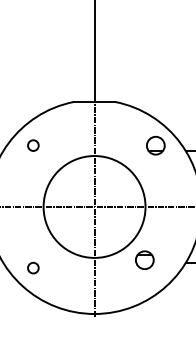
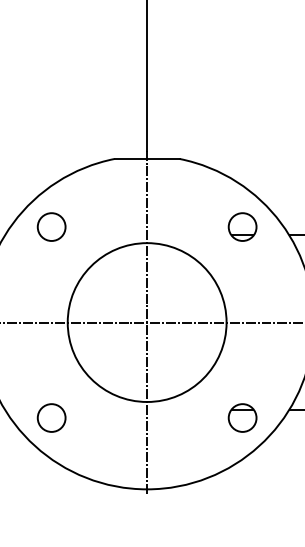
circle: (33, 145) -> (51, 226), size x1.67
part: (144, 259) -> (242, 416), moved
circle: (33, 267) -> (51, 416), size x1.67

